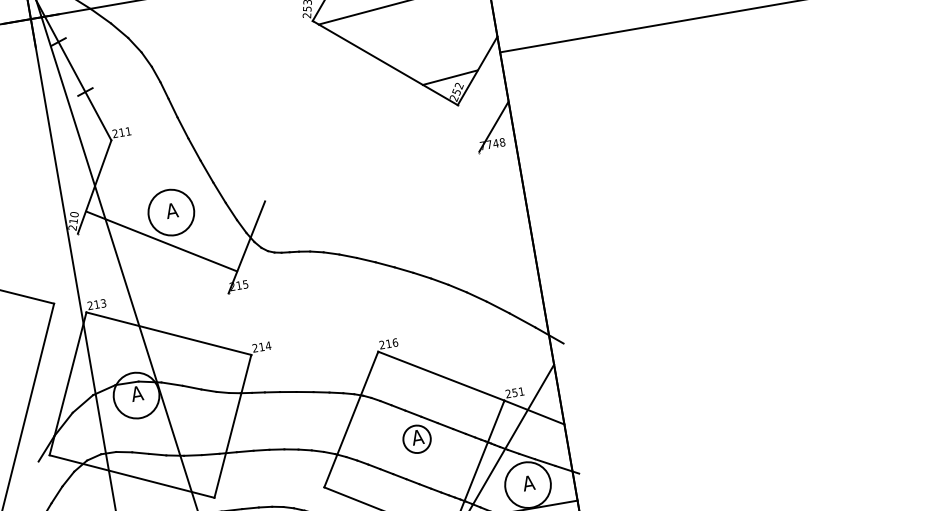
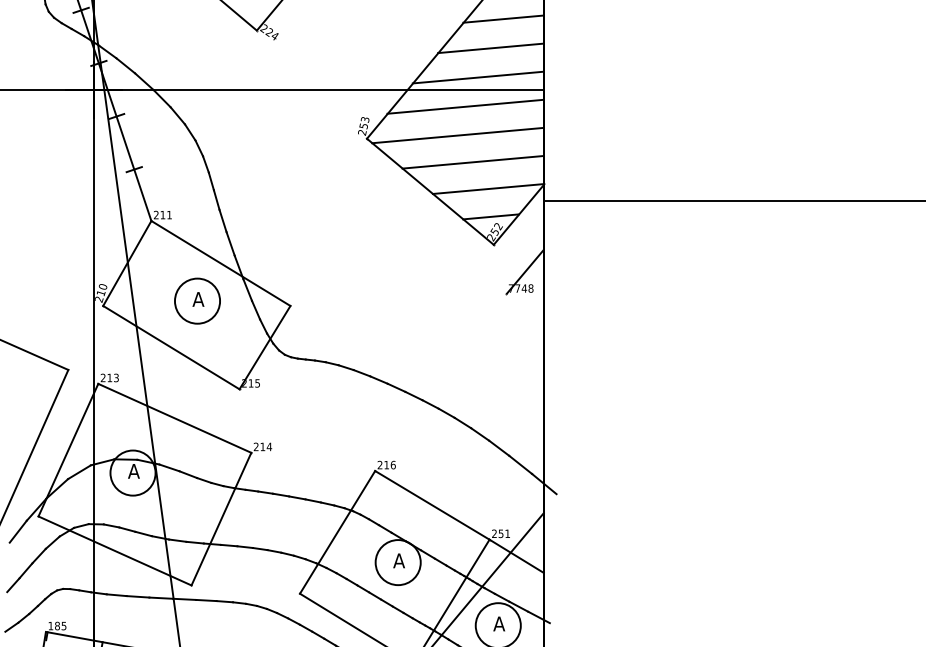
line: (422, 25) -> (472, 161), added
line: (442, 49) -> (488, 188), added
line: (187, 171) -> (220, 263), added
line: (161, 241) -> (171, 347), moved
circle: (416, 439) -> (397, 562), size x1.67
line: (31, 473) -> (17, 531), added

